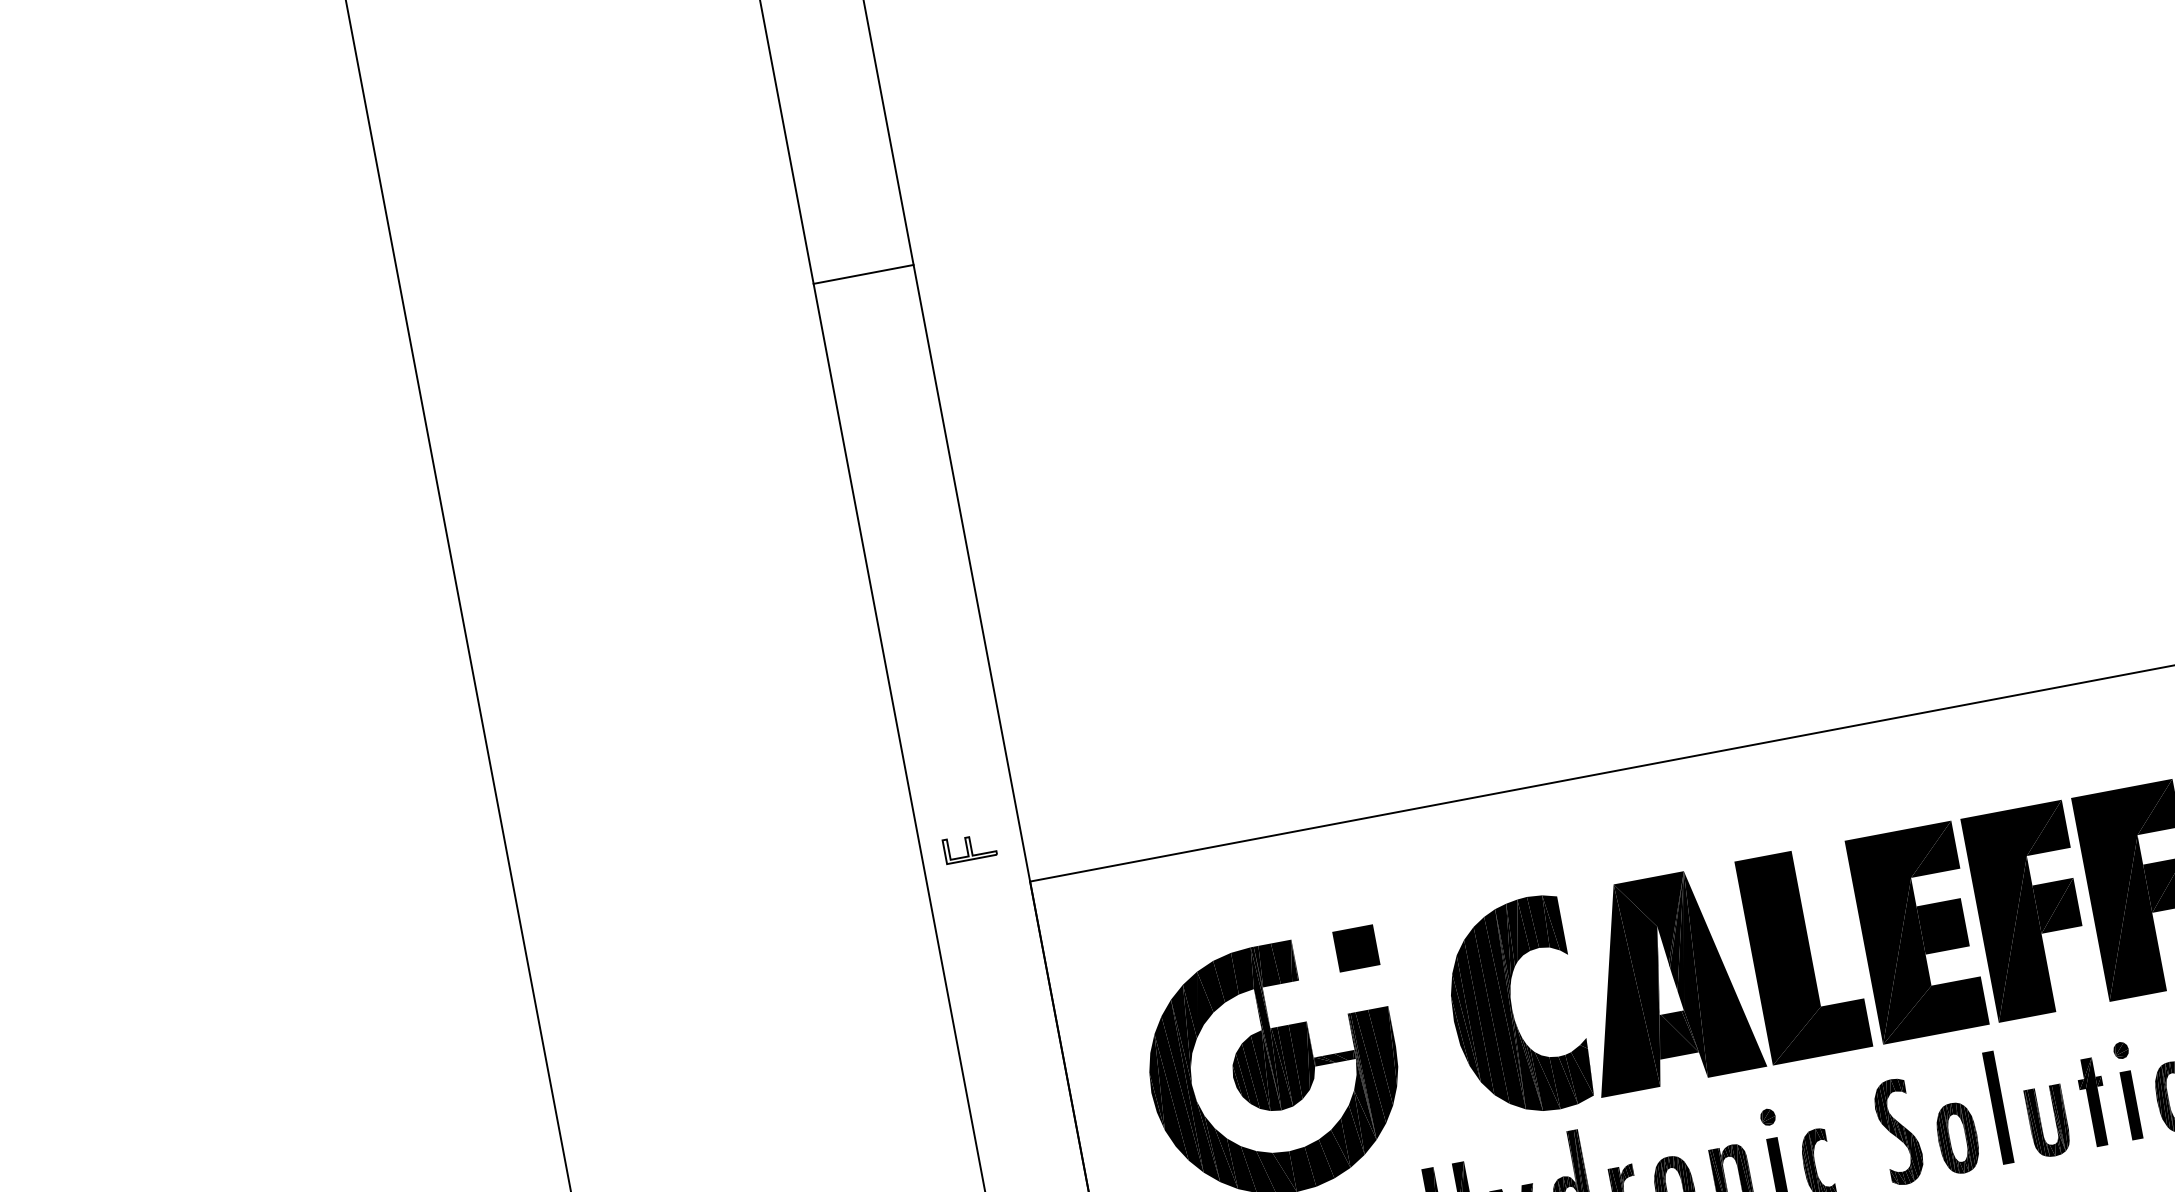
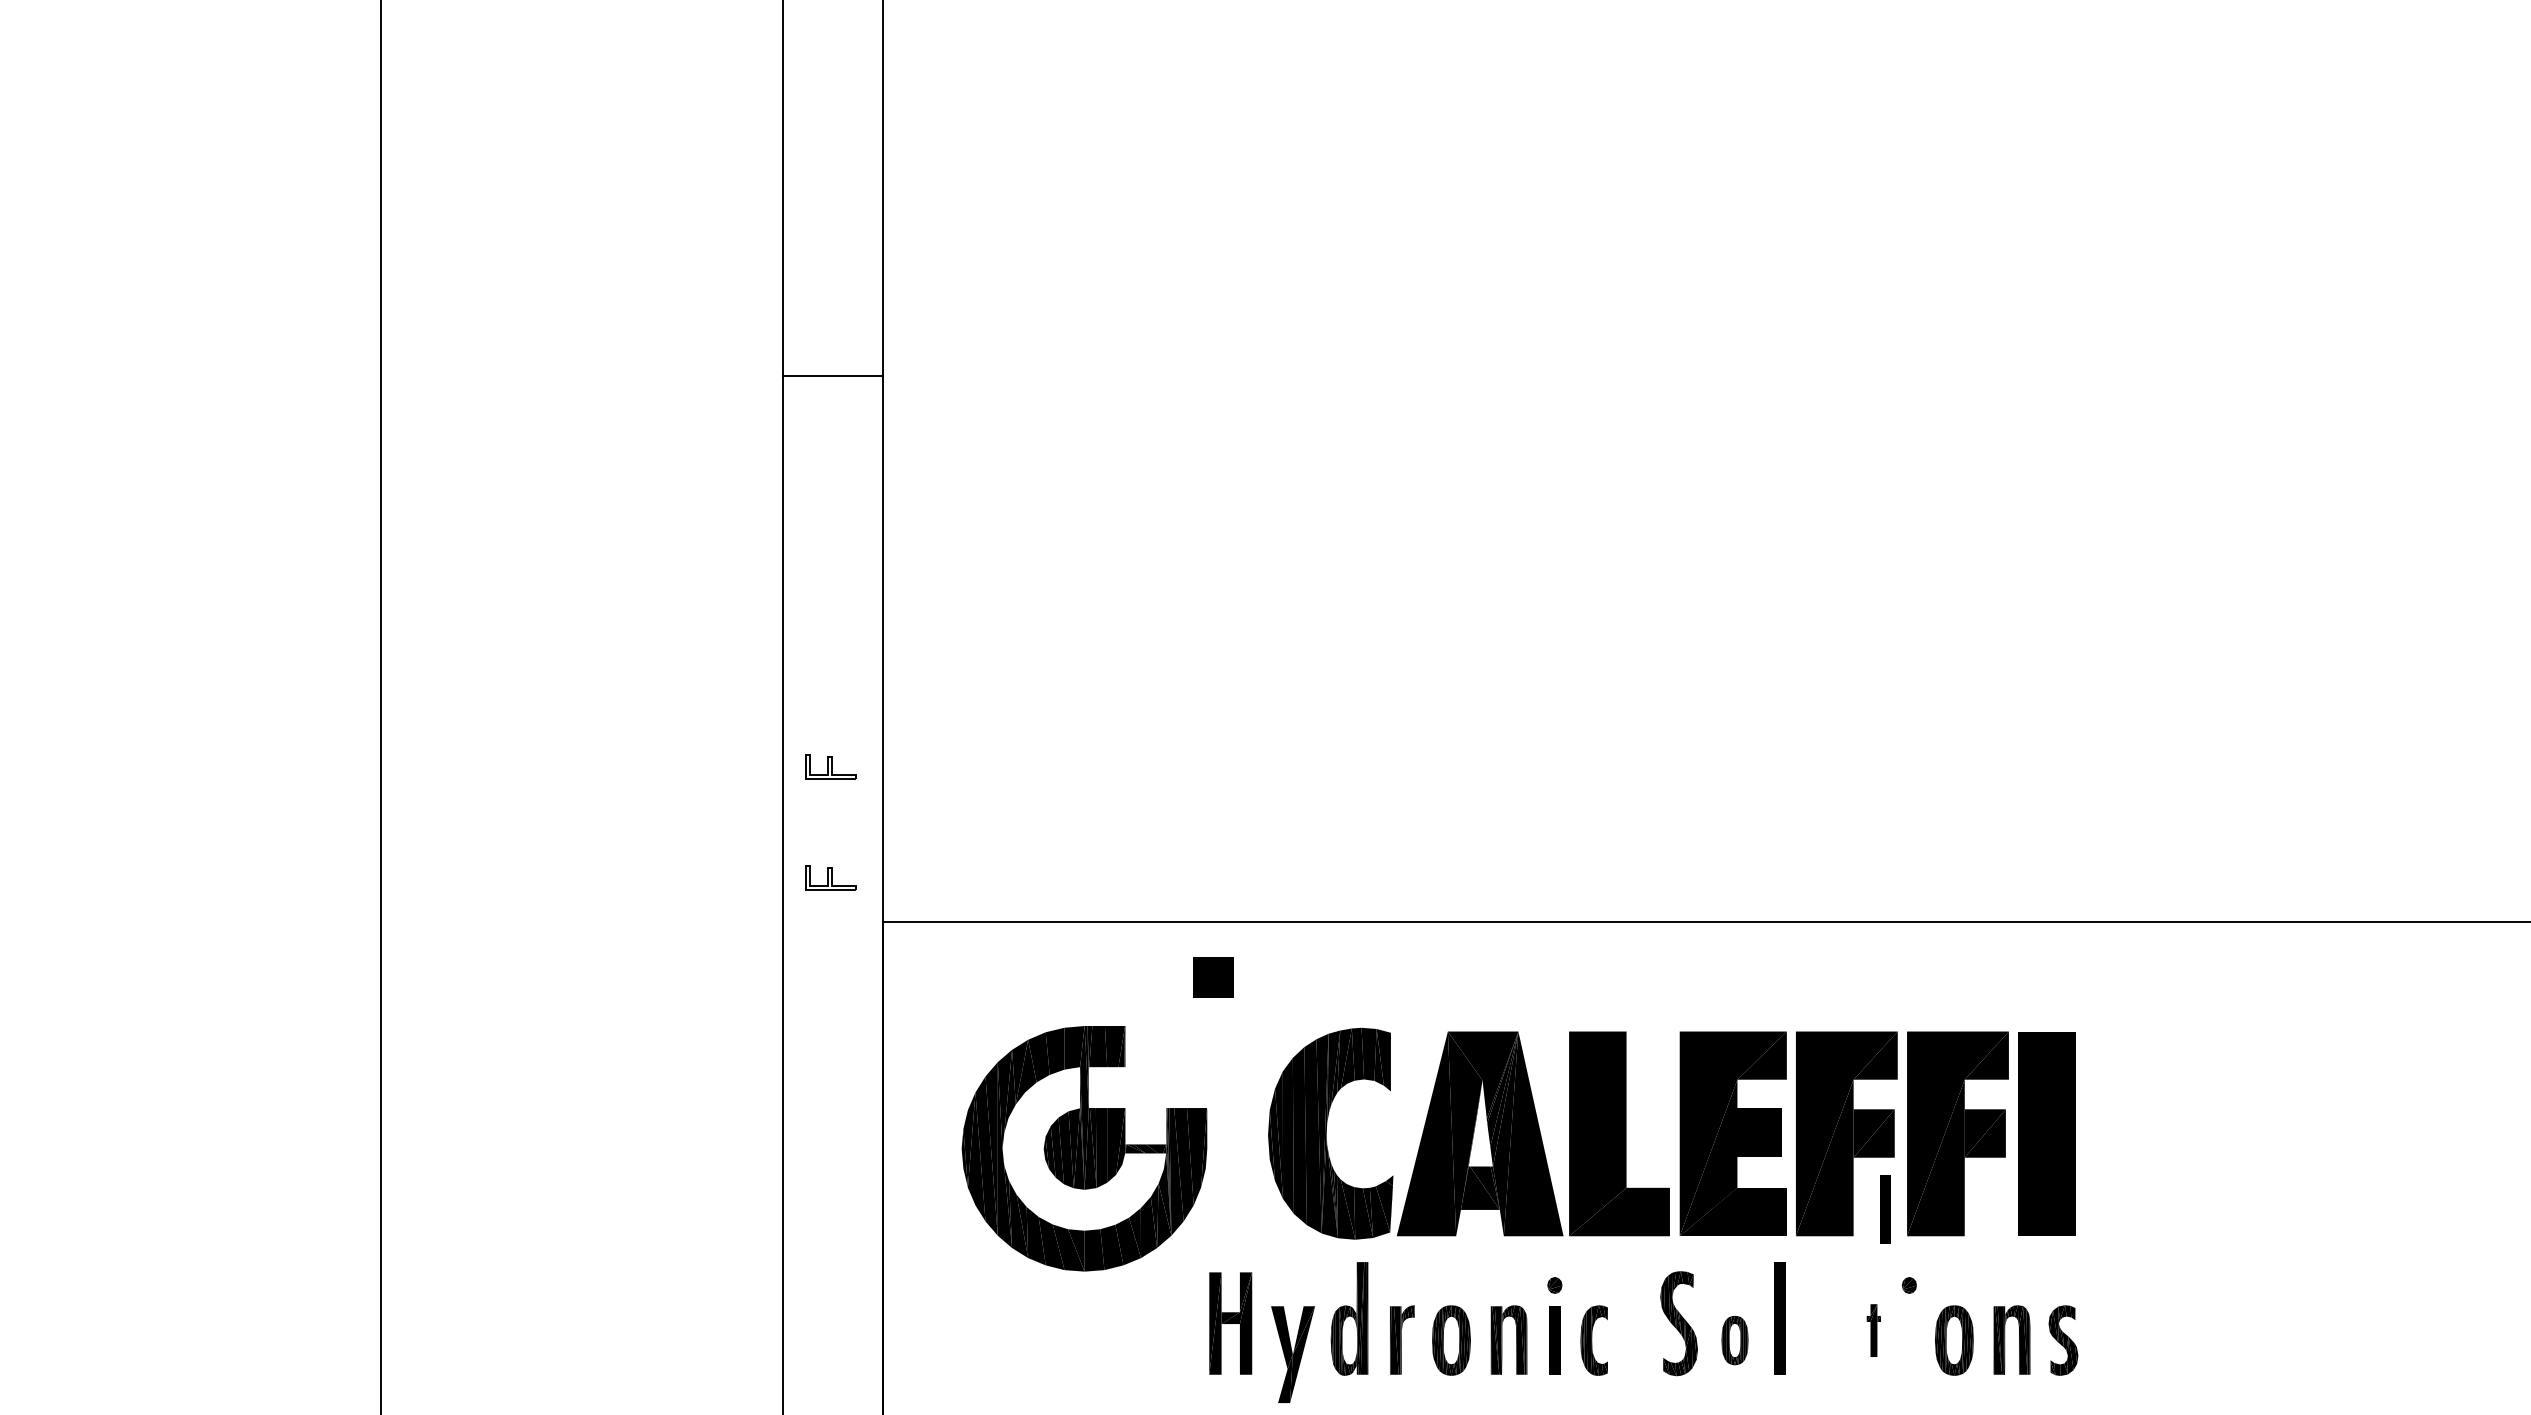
line: (863, 274) -> (832, 375), moved
part: (948, 736) -> (830, 766), added
part: (1356, 948) -> (1213, 977), moved
part: (2093, 1102) -> (1873, 1330), size x0.6
part: (2131, 1105) -> (1885, 1209), moved
part: (2040, 1122) -> (1818, 1340), removed
part: (1957, 1138) -> (1734, 1340), size x0.7

